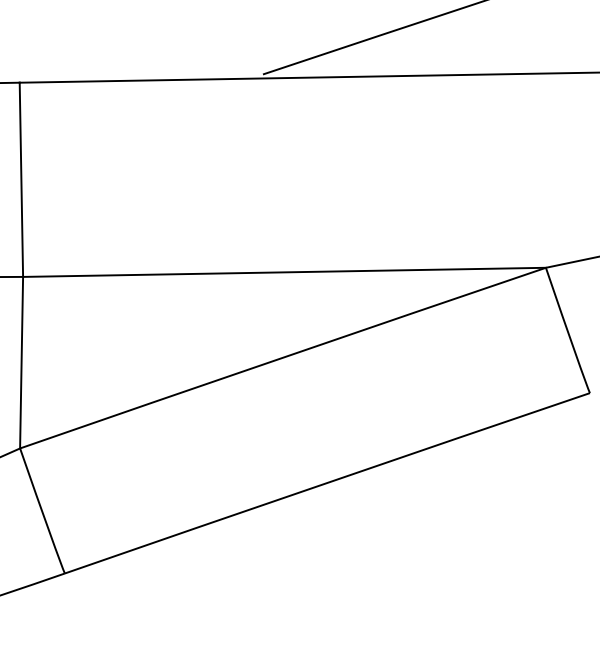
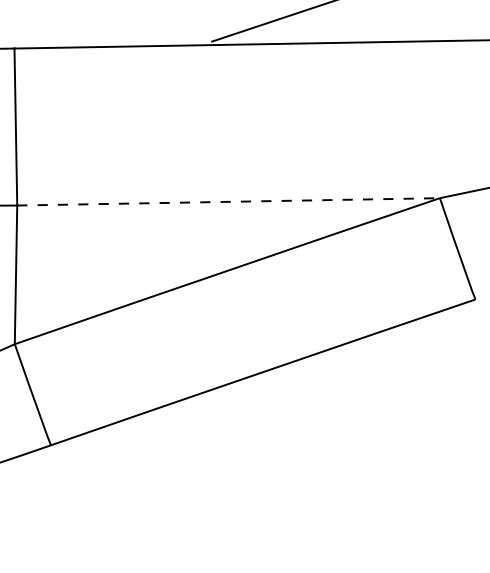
line: (285, 271) -> (229, 201), solid -> dashed

